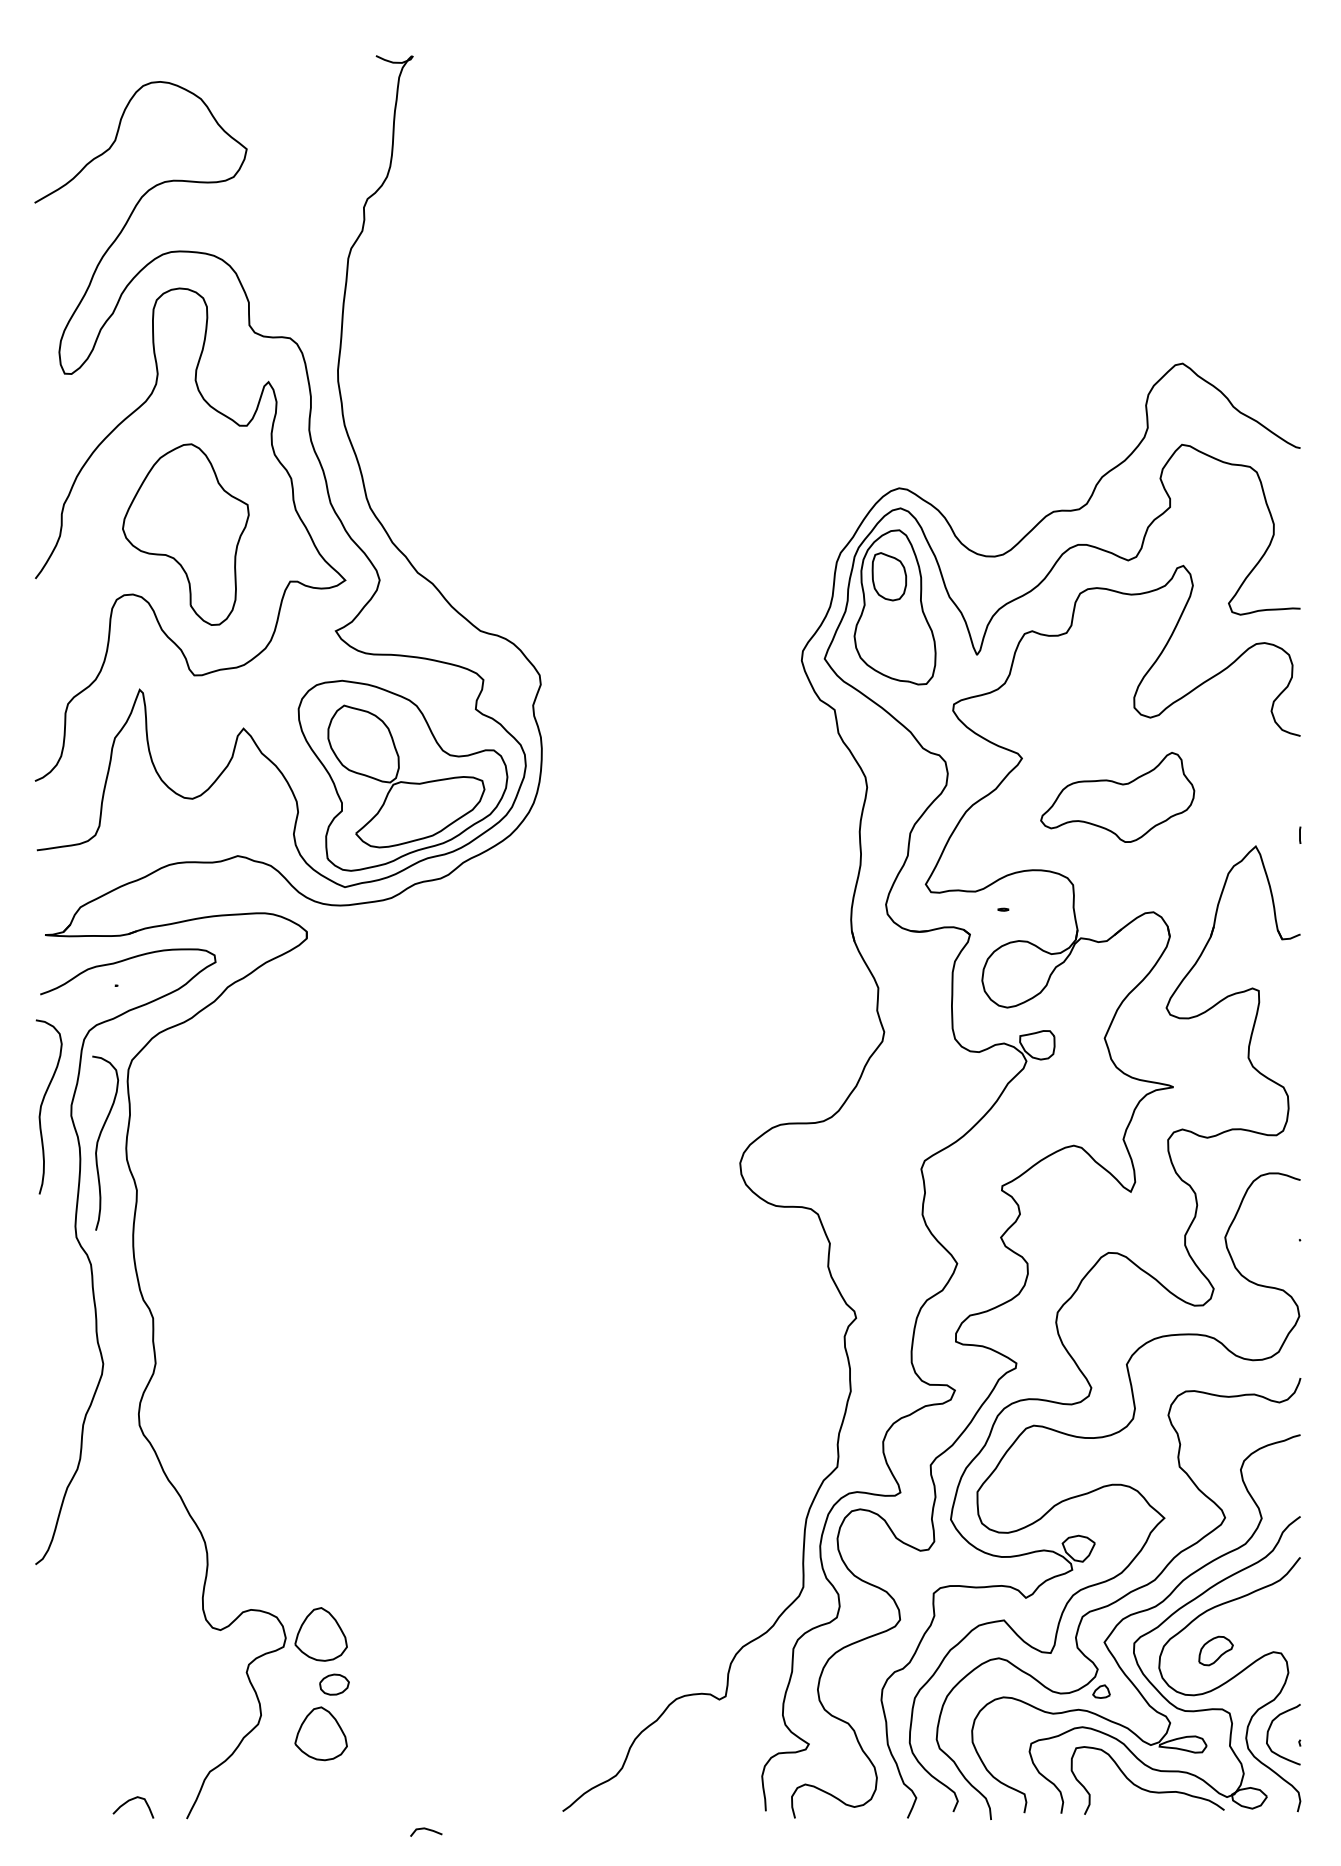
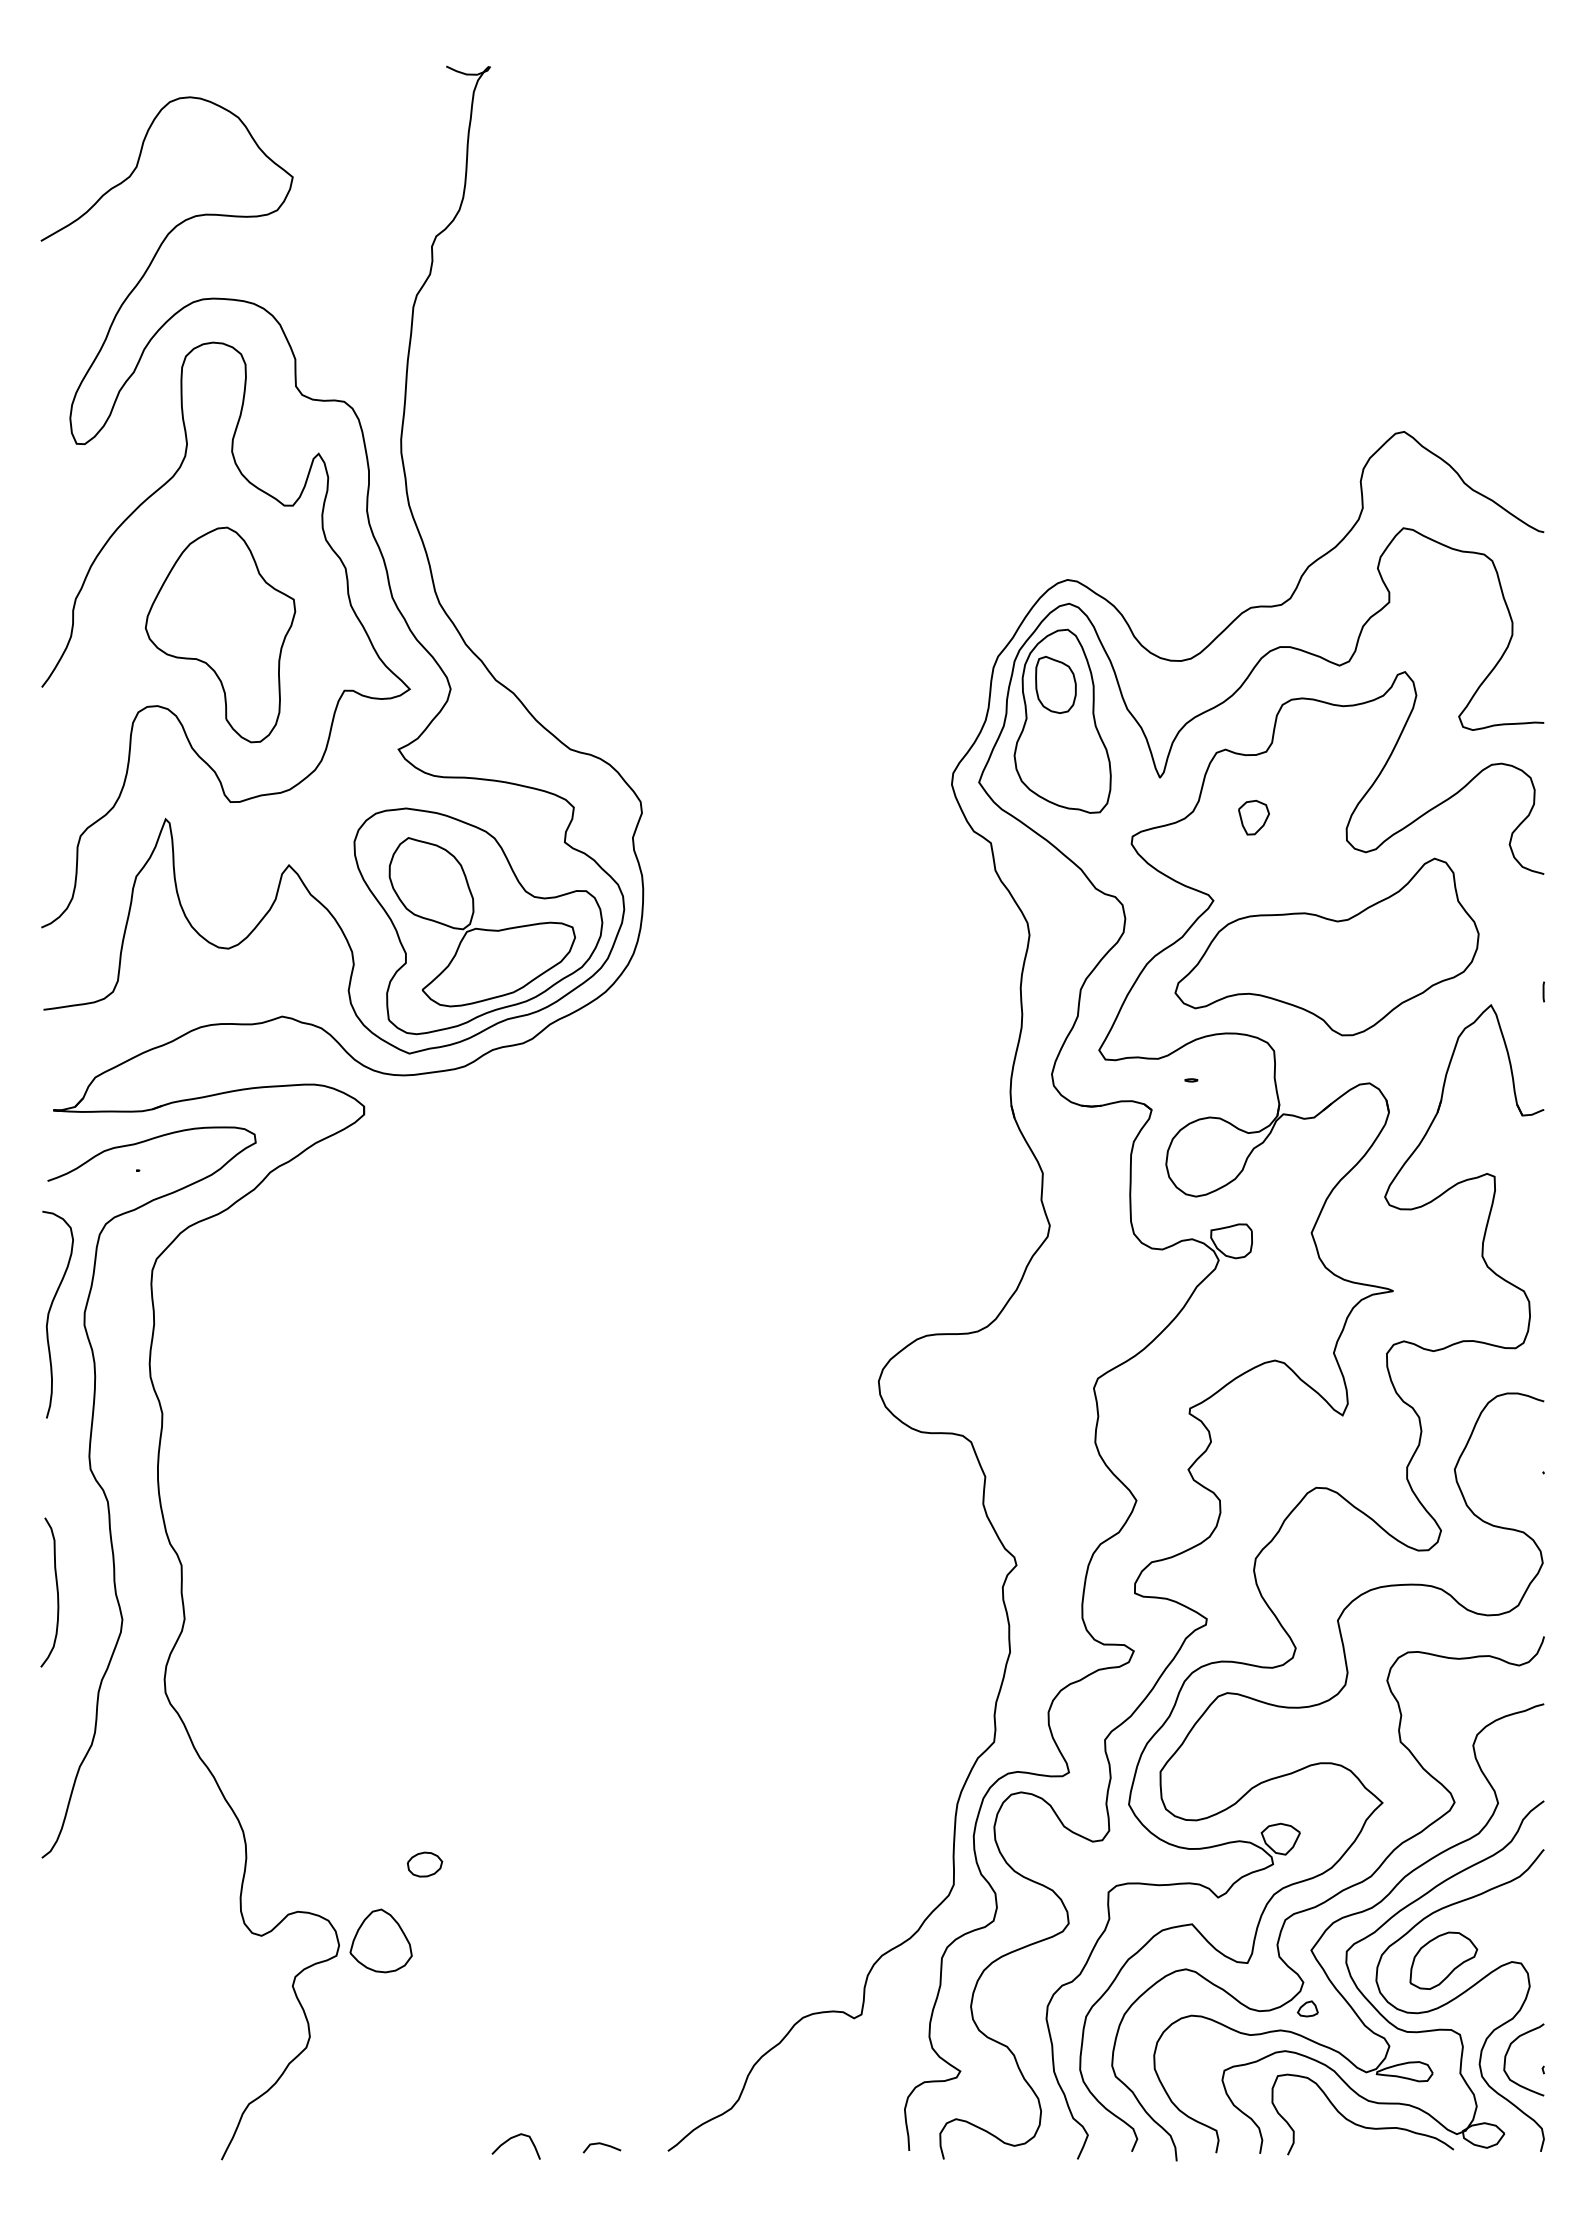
part: (1055, 688) -> (1253, 817), added
part: (1117, 797) -> (1326, 946), size x1.67
curve: (99, 1140) -> (117, 1354), removed
curve: (47, 1340) -> (56, 1591), added
part: (1215, 1650) -> (1443, 1960), size x1.67
part: (334, 1684) -> (424, 1864), moved
part: (320, 1733) -> (380, 2058), removed
curve: (131, 1800) -> (513, 2138), moved
line: (427, 1830) -> (603, 2145), moved

